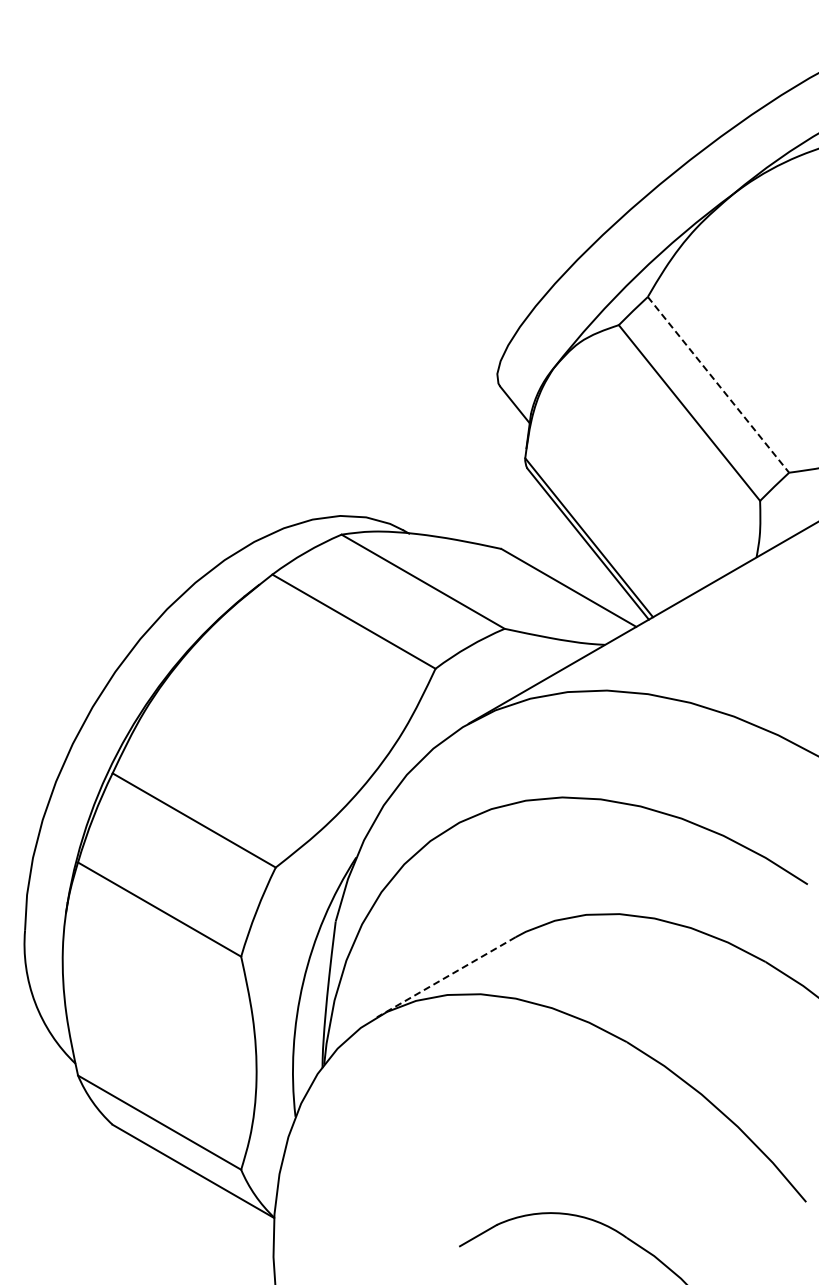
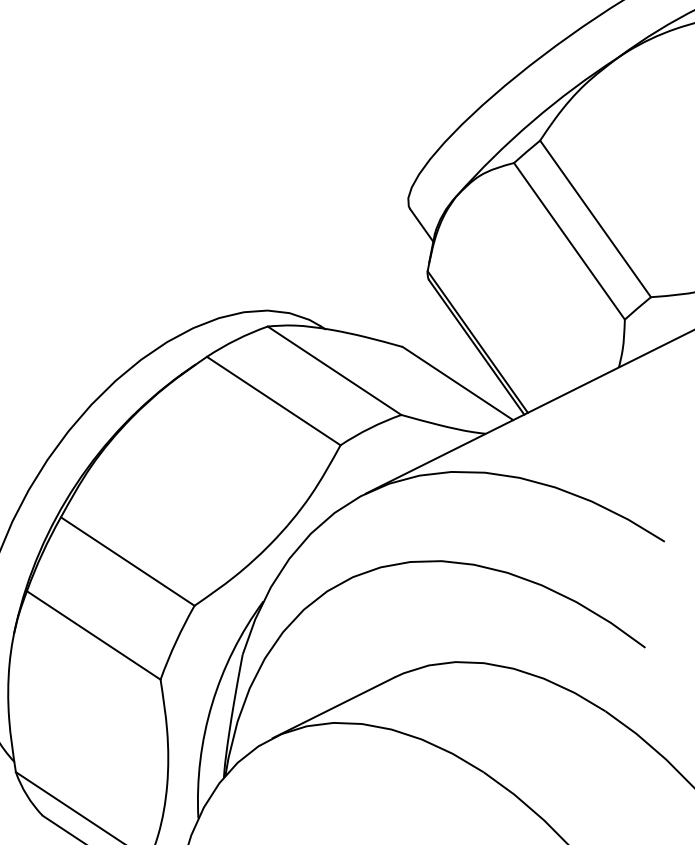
line: (718, 384) -> (595, 218), dashed -> solid
line: (445, 977) -> (332, 707), dashed -> solid

